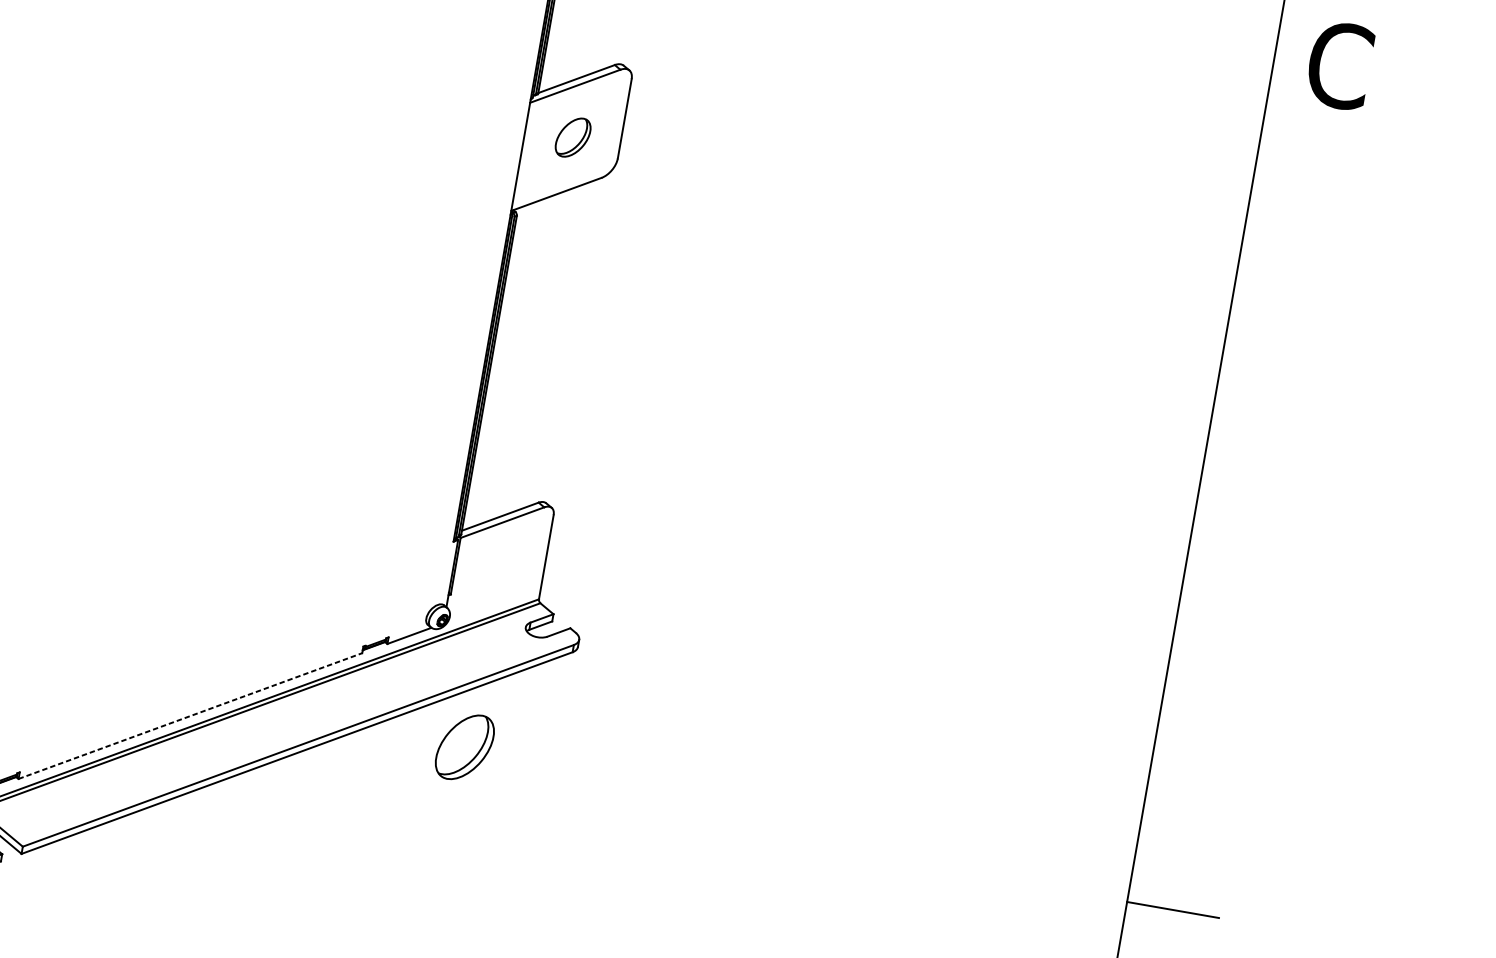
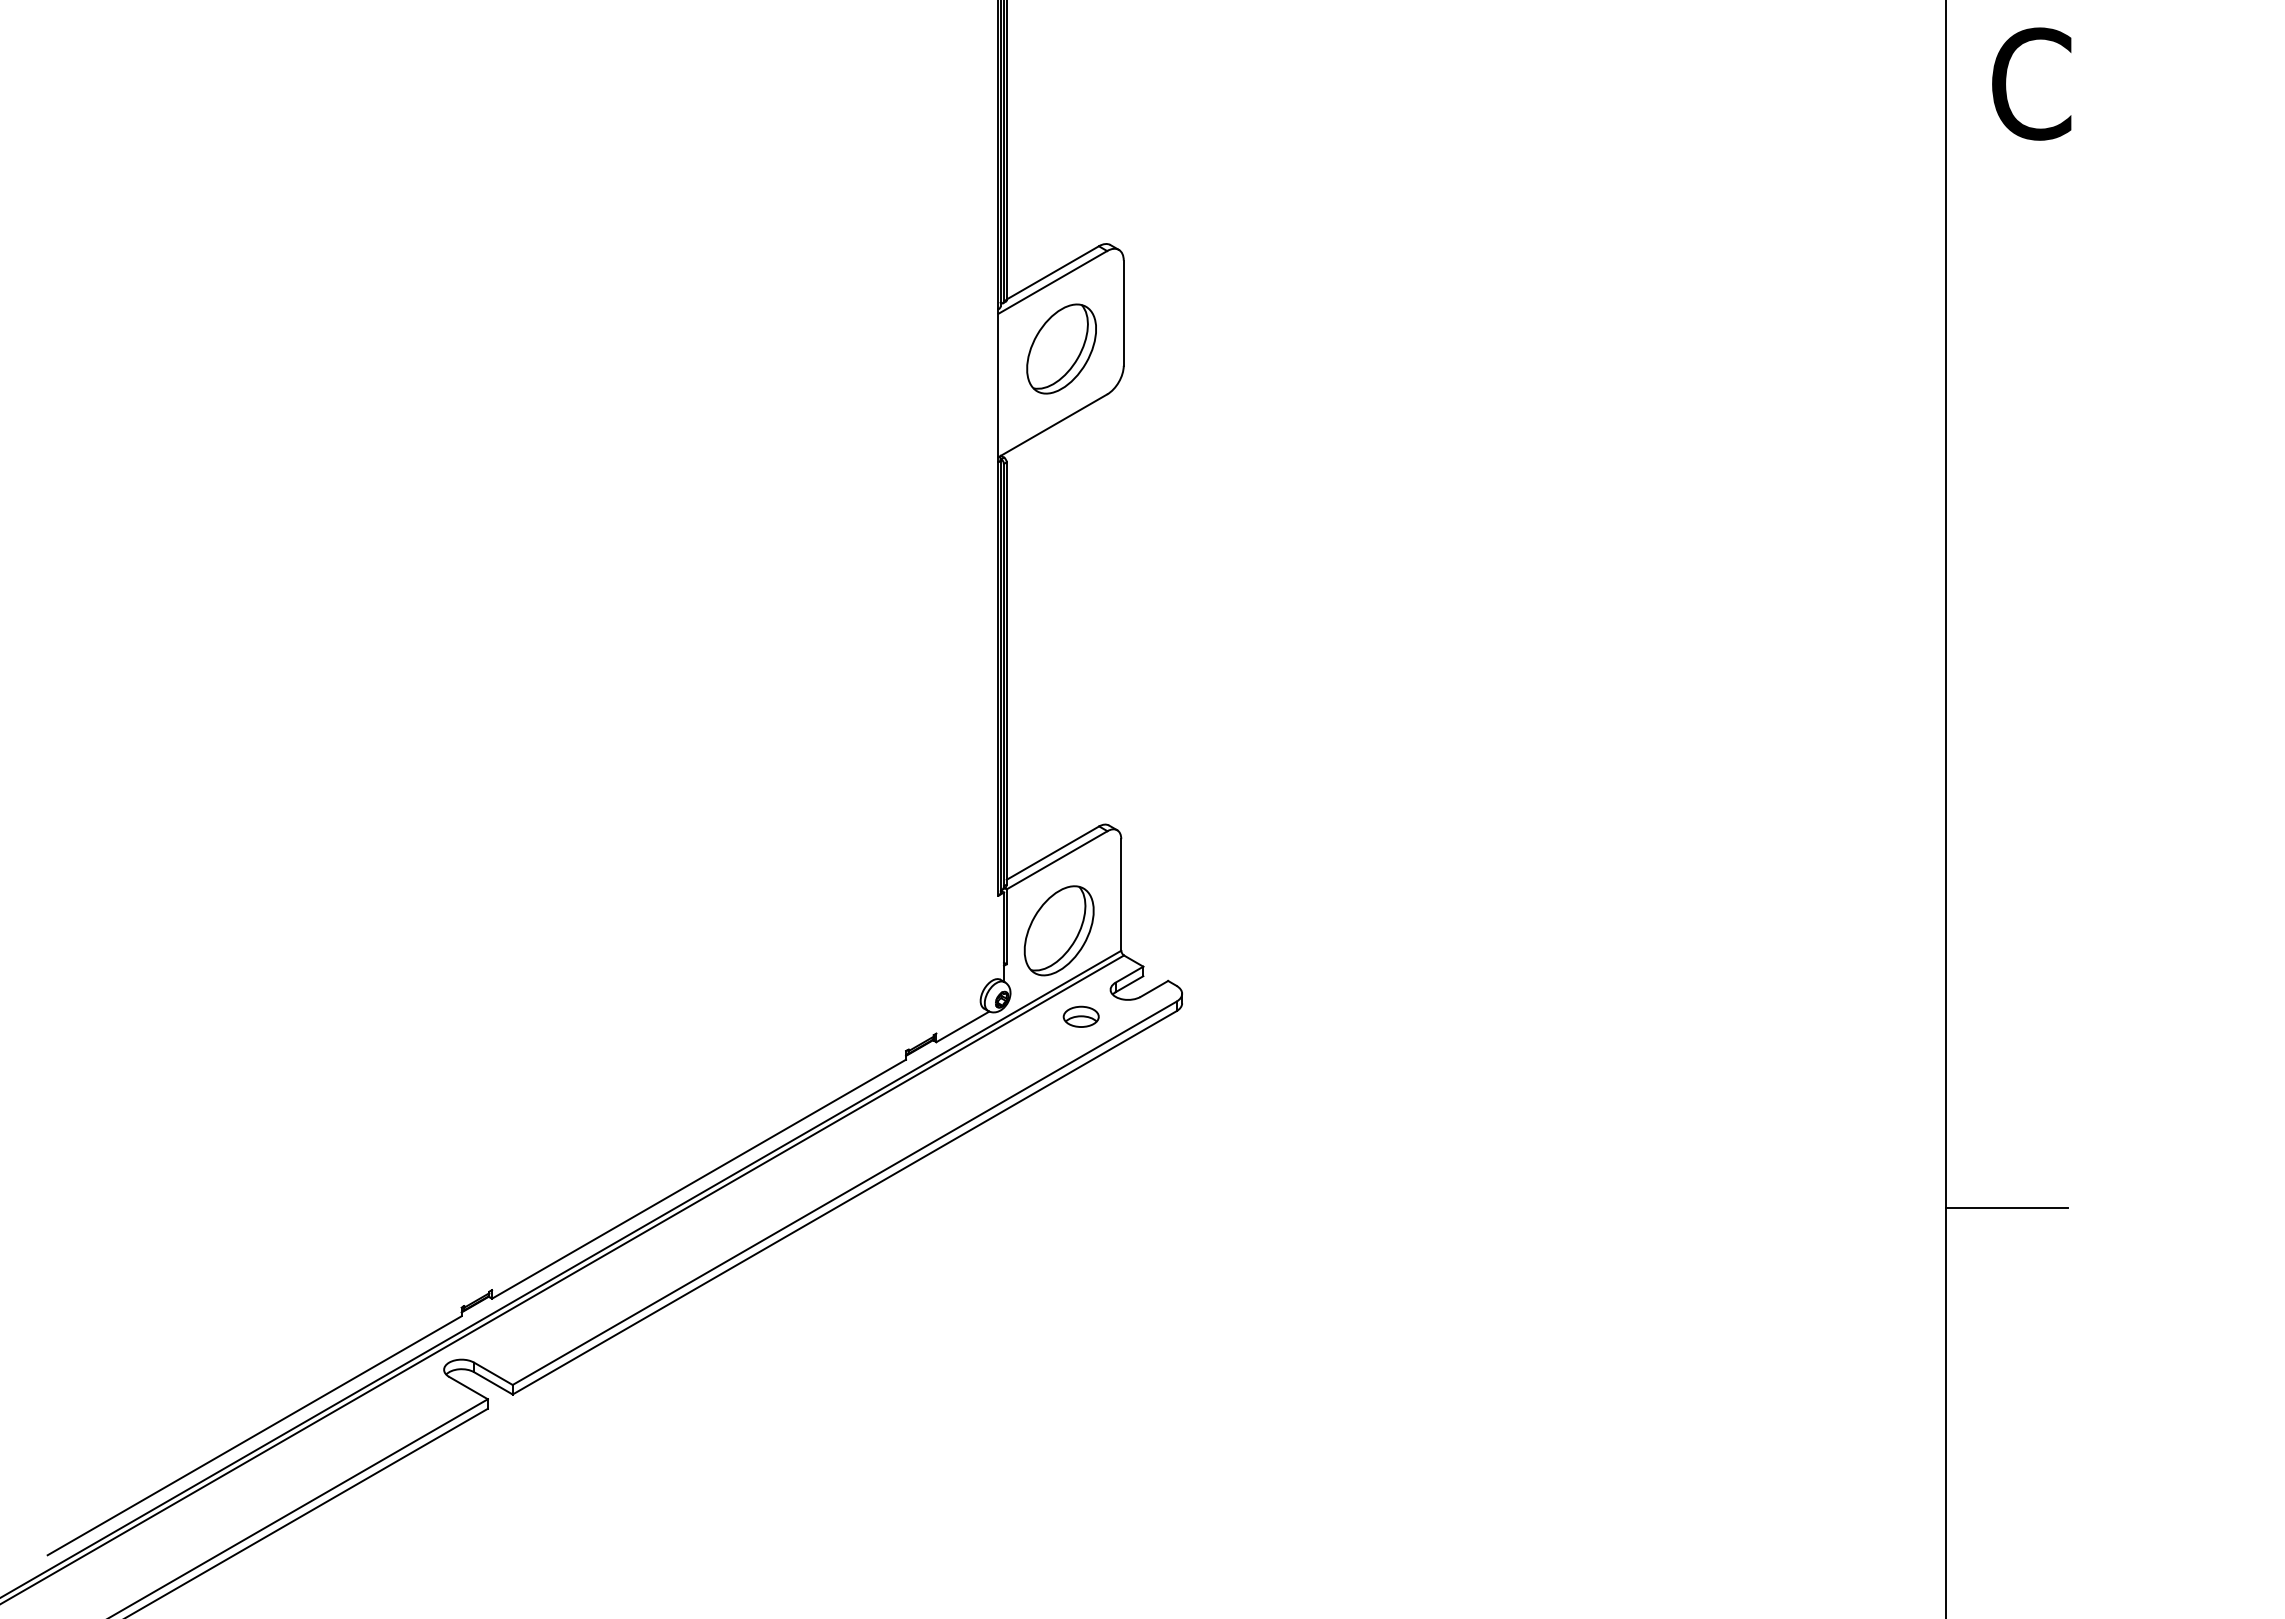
part: (573, 137) -> (1061, 348), size x1.67
part: (499, 643) -> (1080, 1016), added
line: (190, 715) -> (699, 1178), dashed -> solid
part: (464, 746) -> (1058, 930), moved

